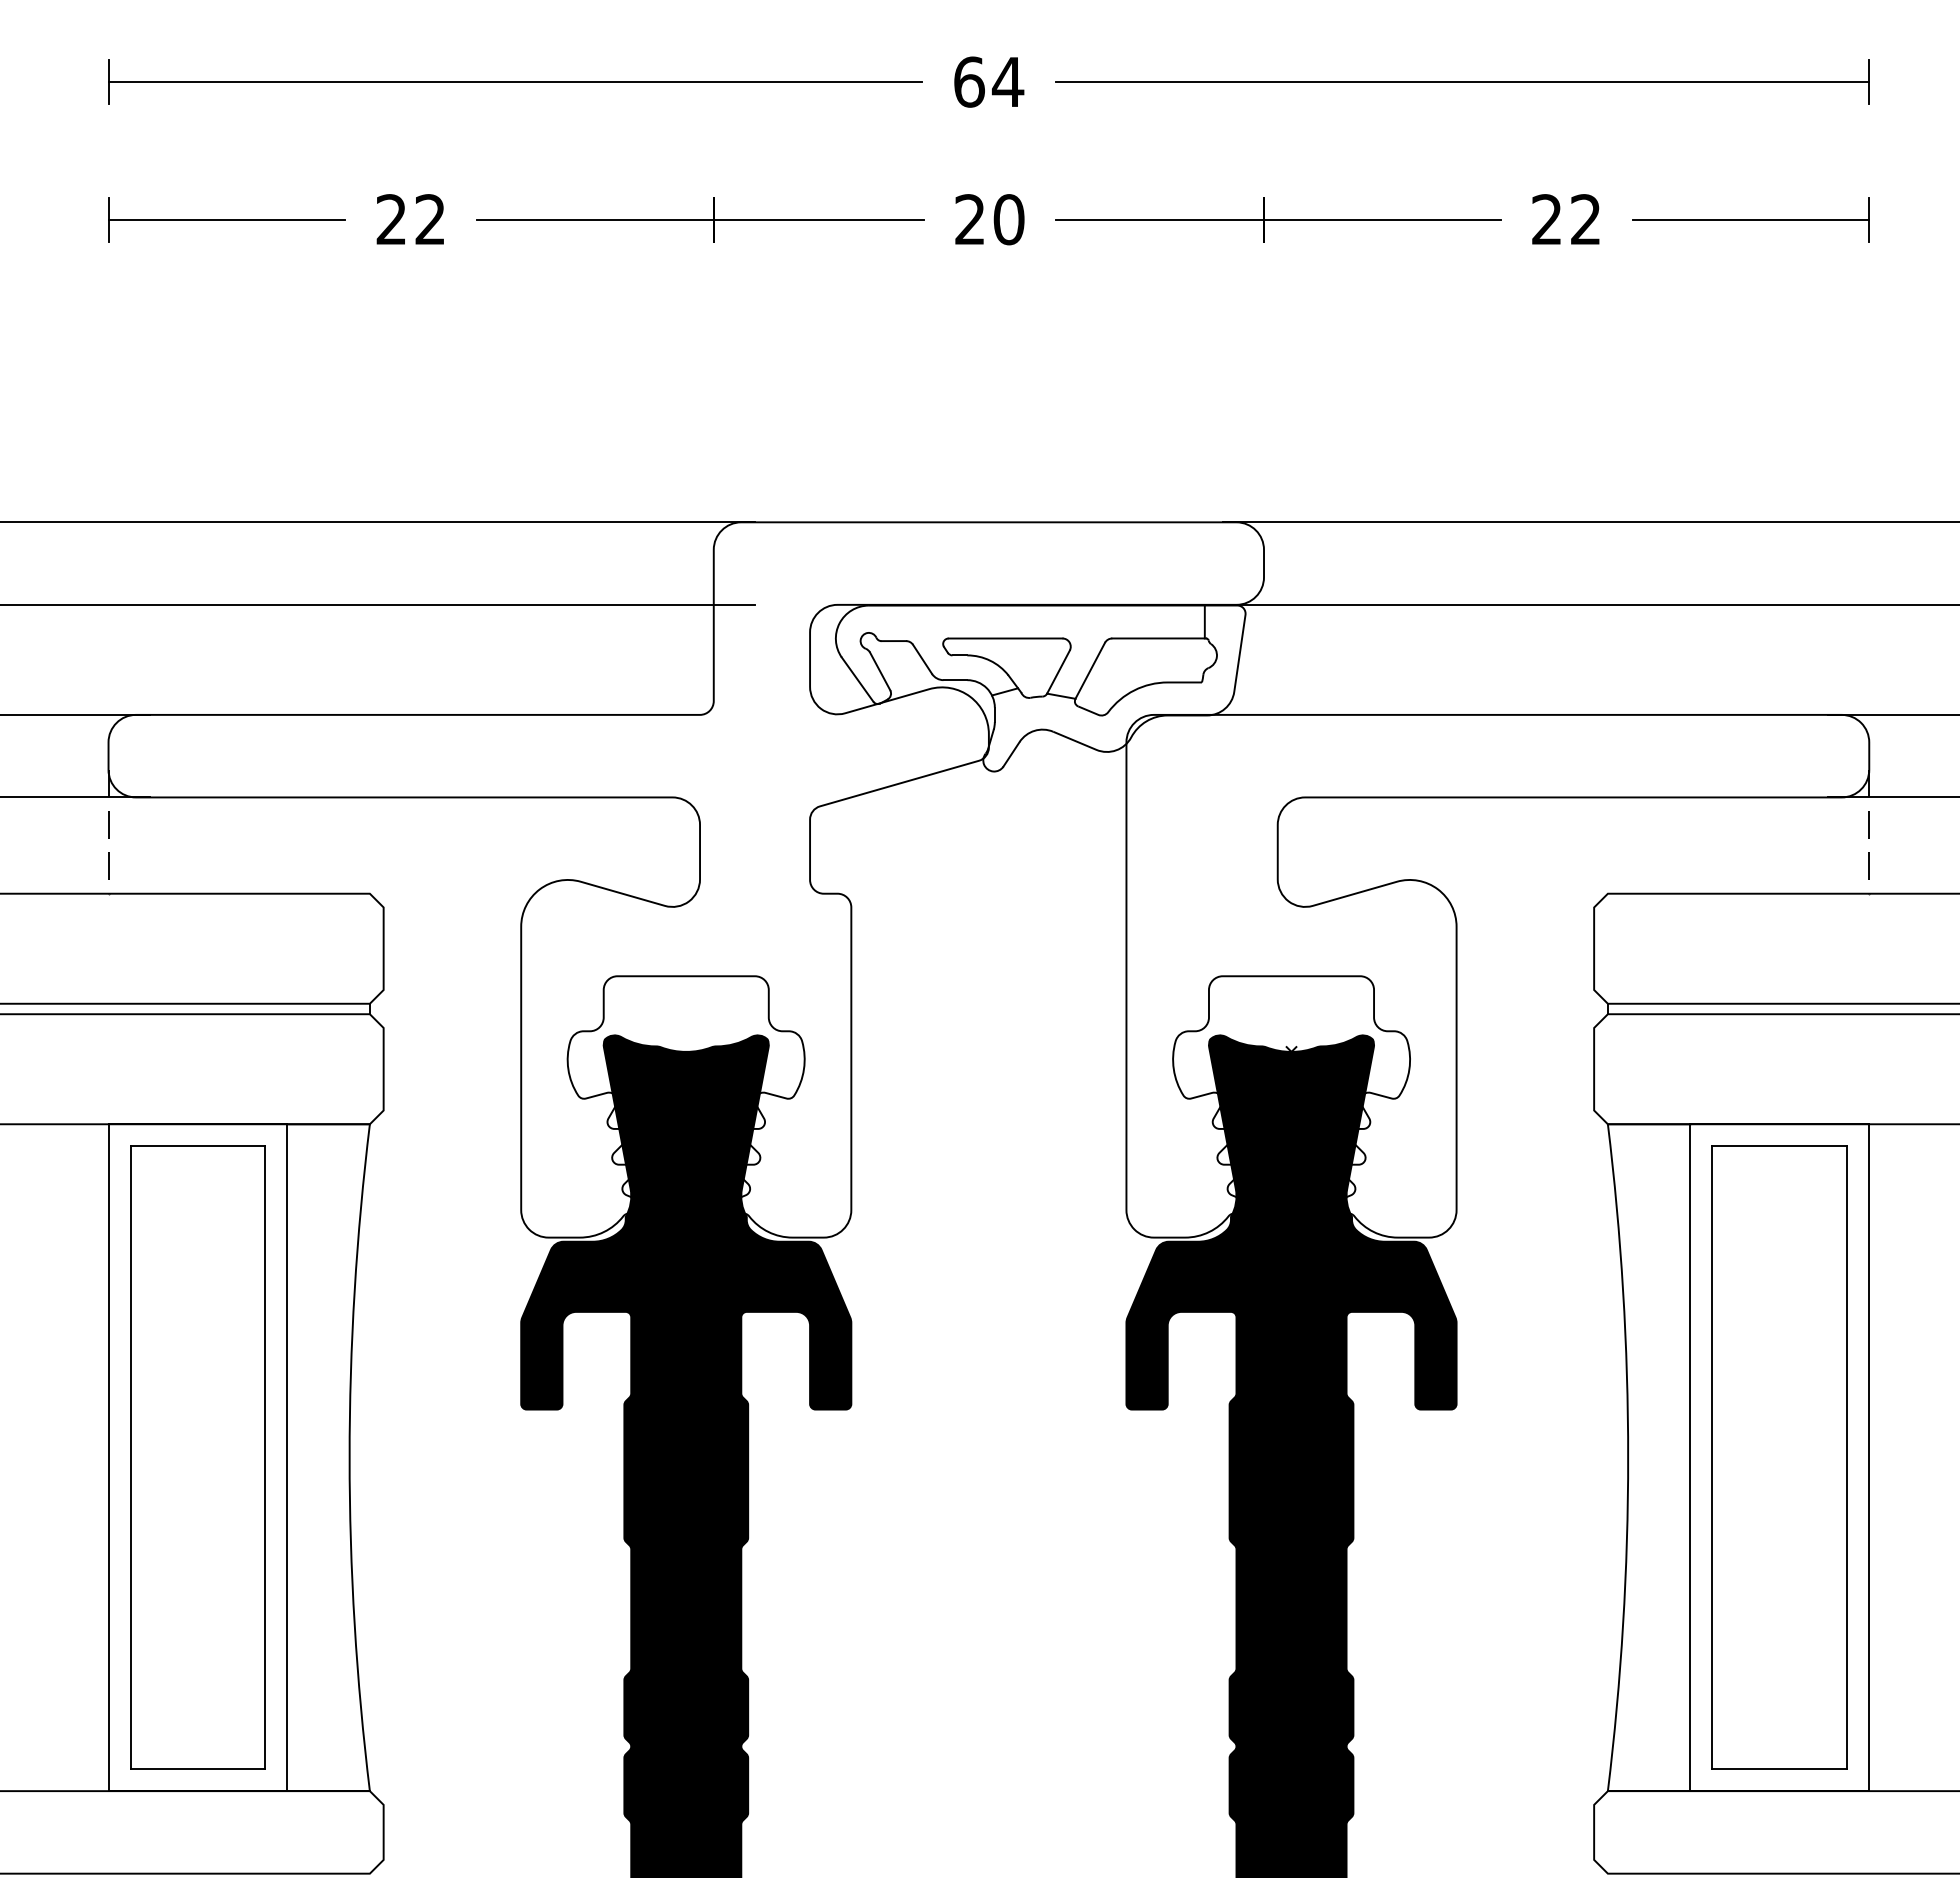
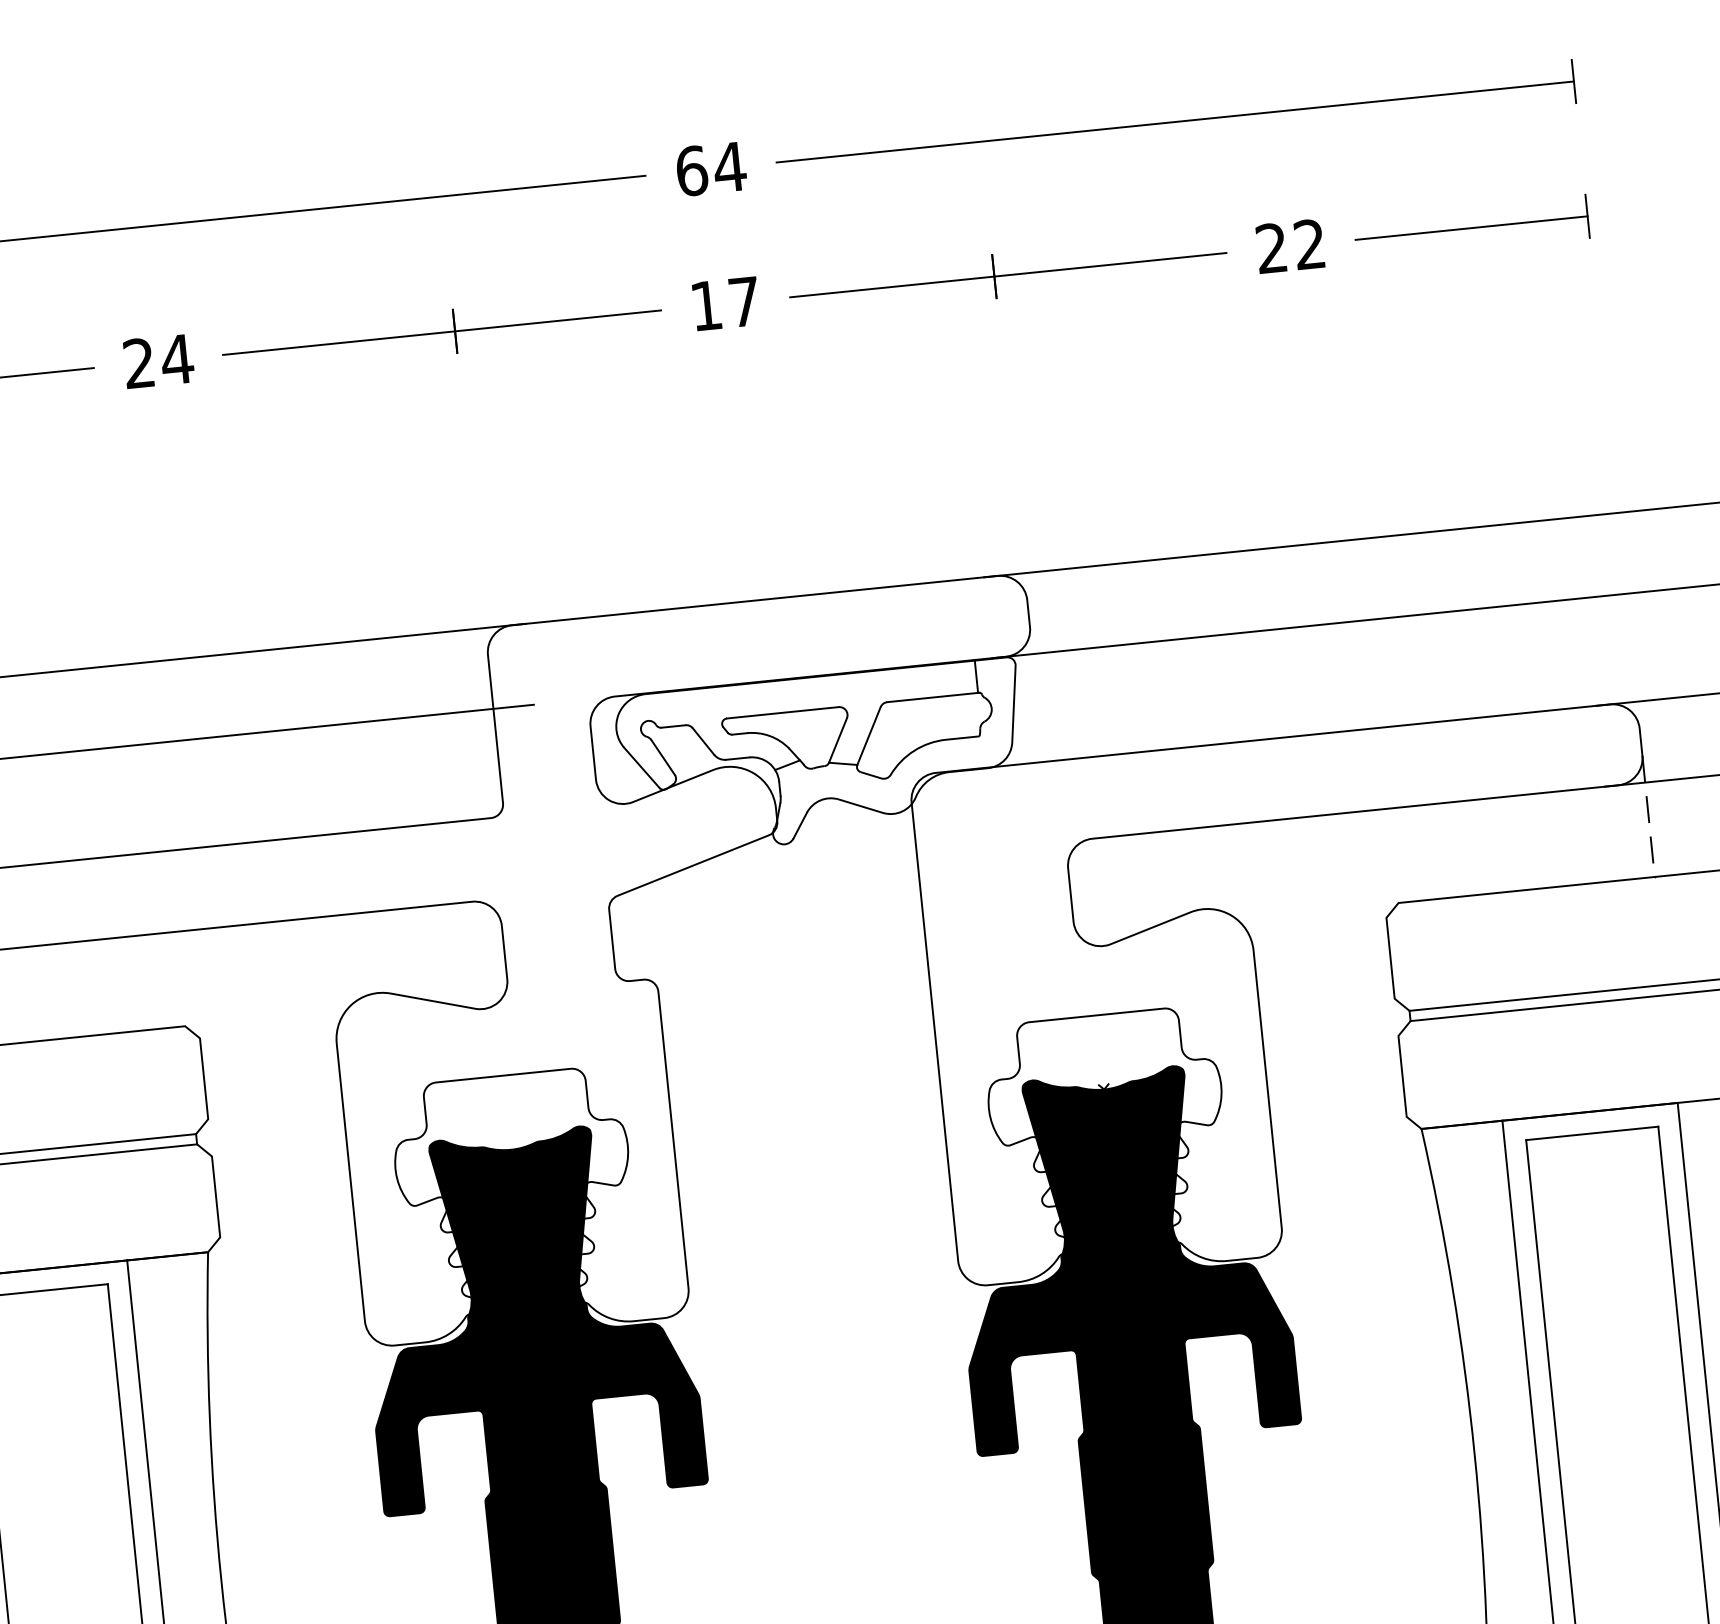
text: (430, 219) -> (177, 359), 22 -> 24
text: (989, 219) -> (725, 303), 20 -> 17

